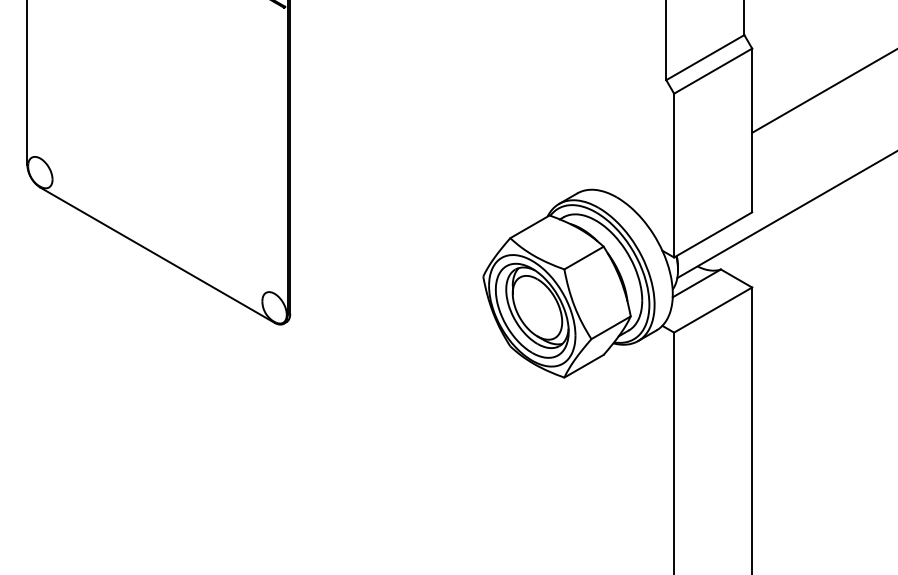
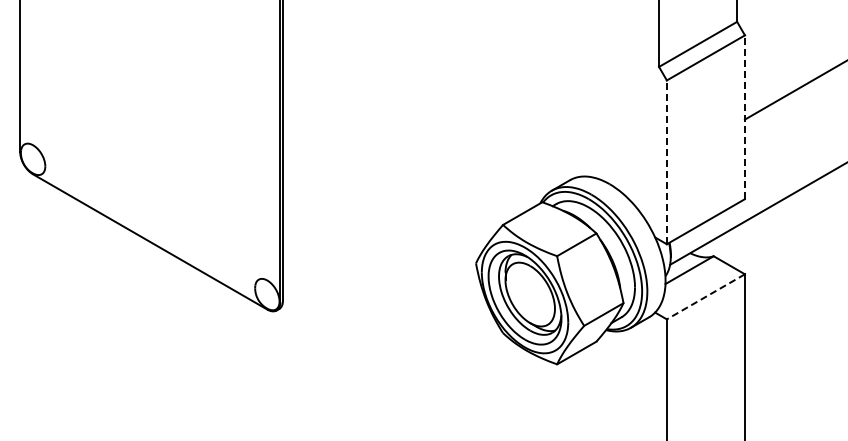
line: (752, 130) -> (745, 117), solid -> dashed
line: (674, 175) -> (667, 162), solid -> dashed
line: (712, 310) -> (705, 297), solid -> dashed

